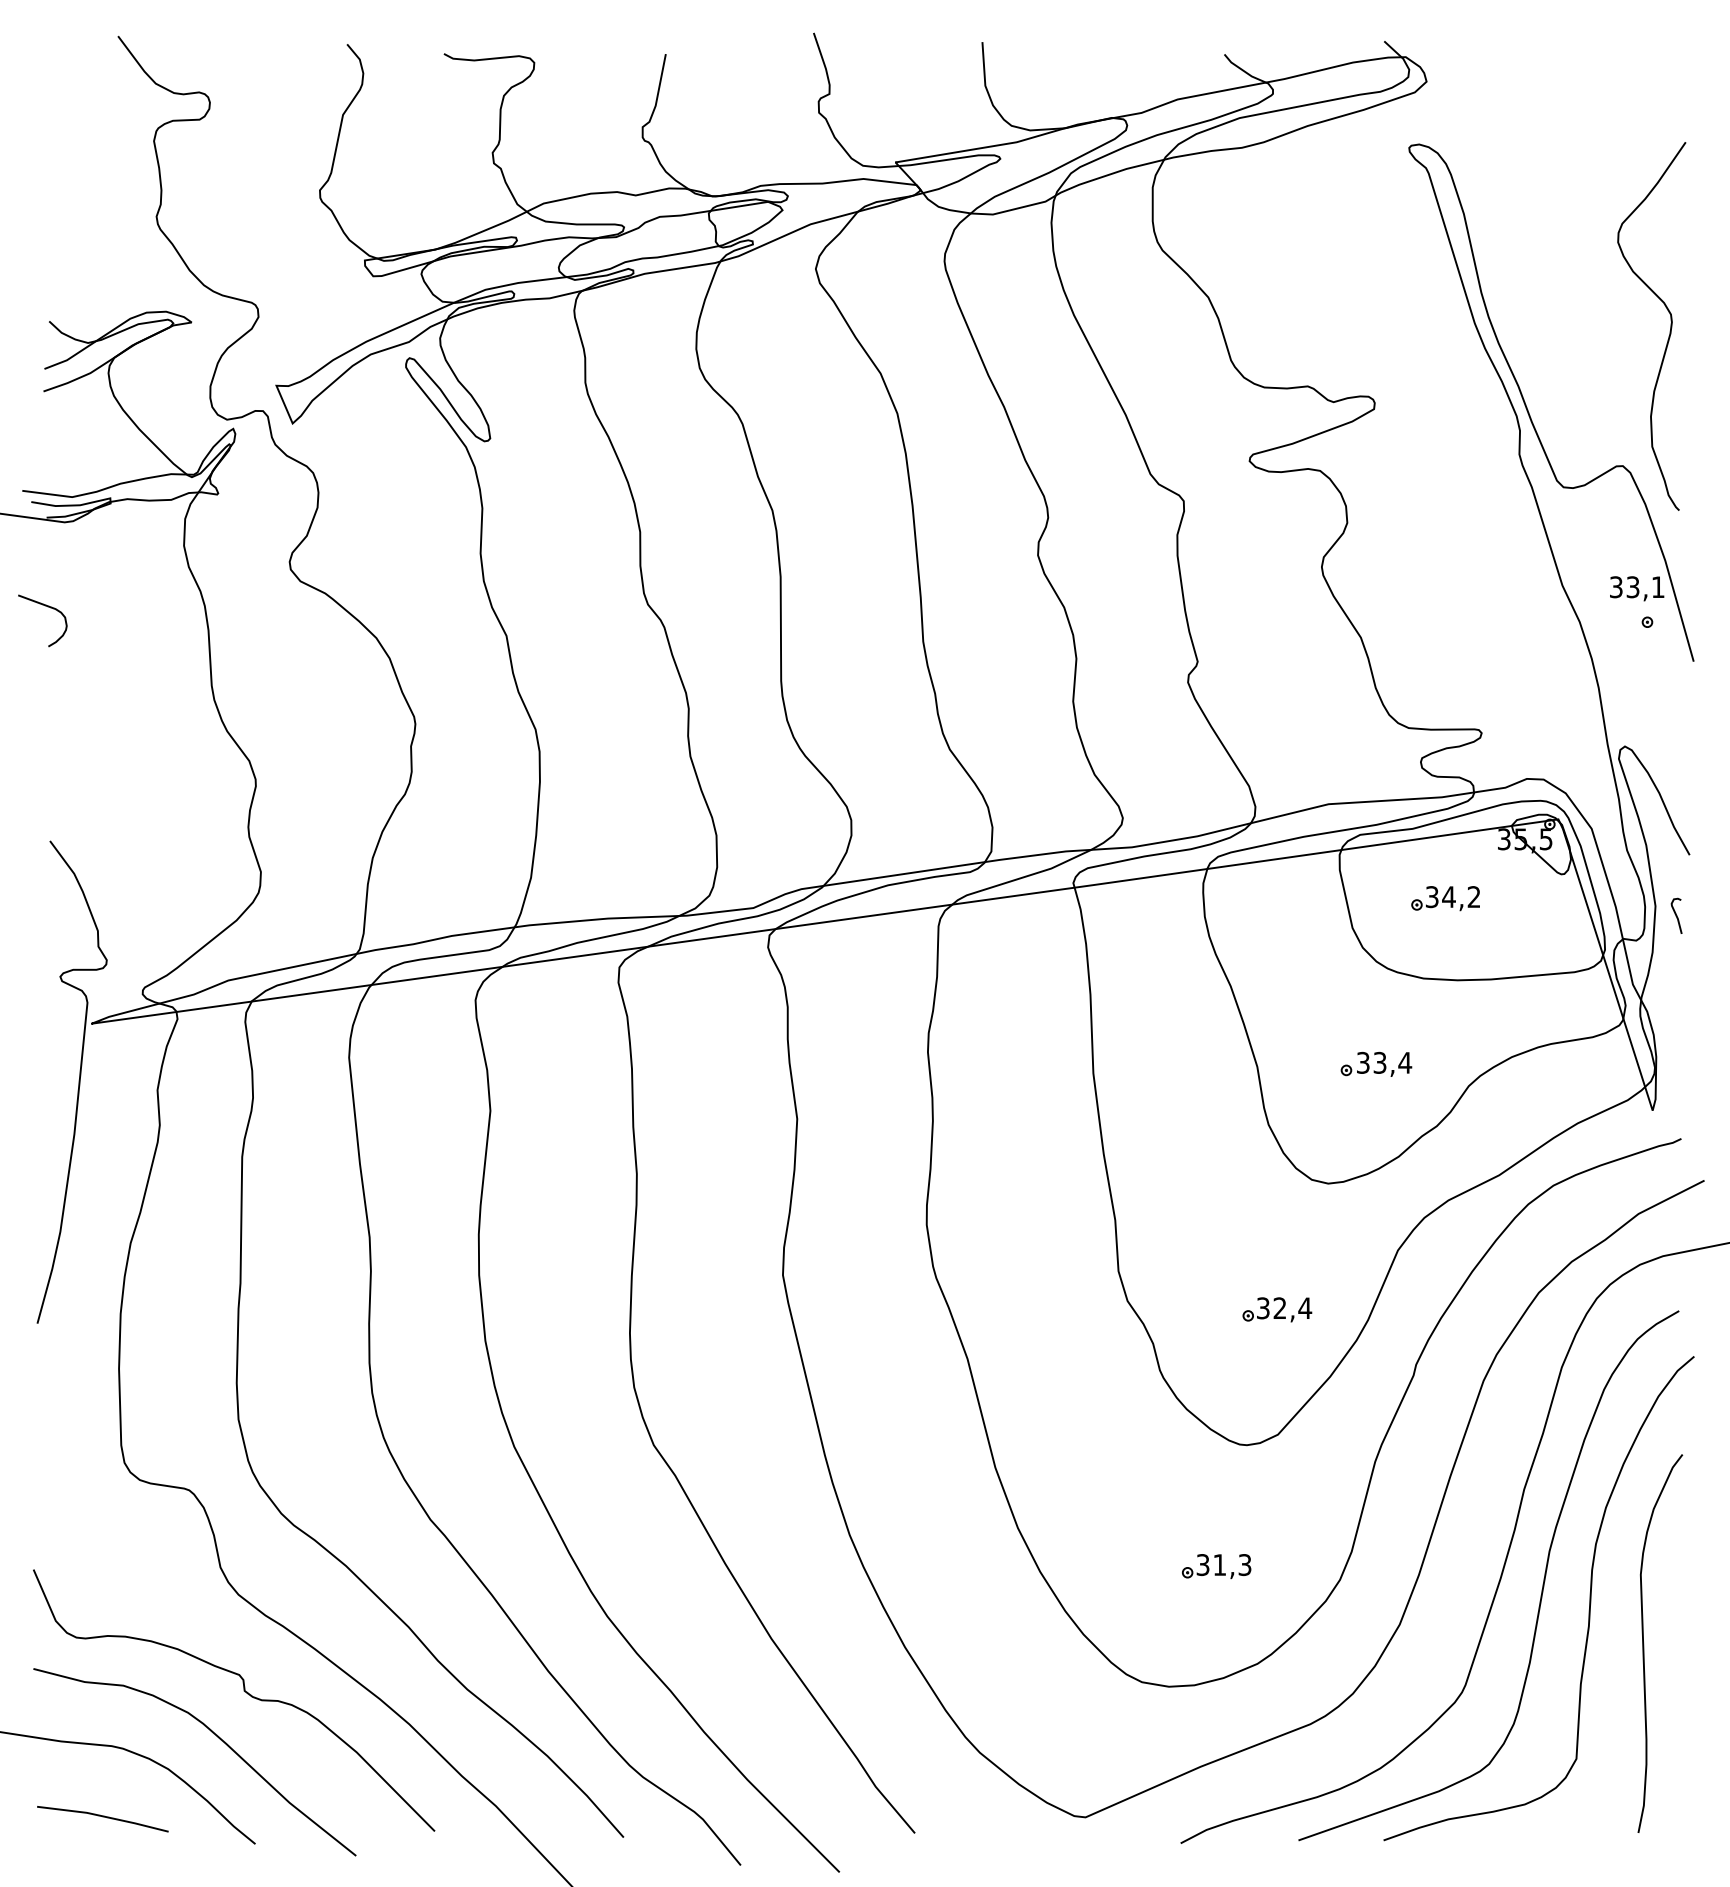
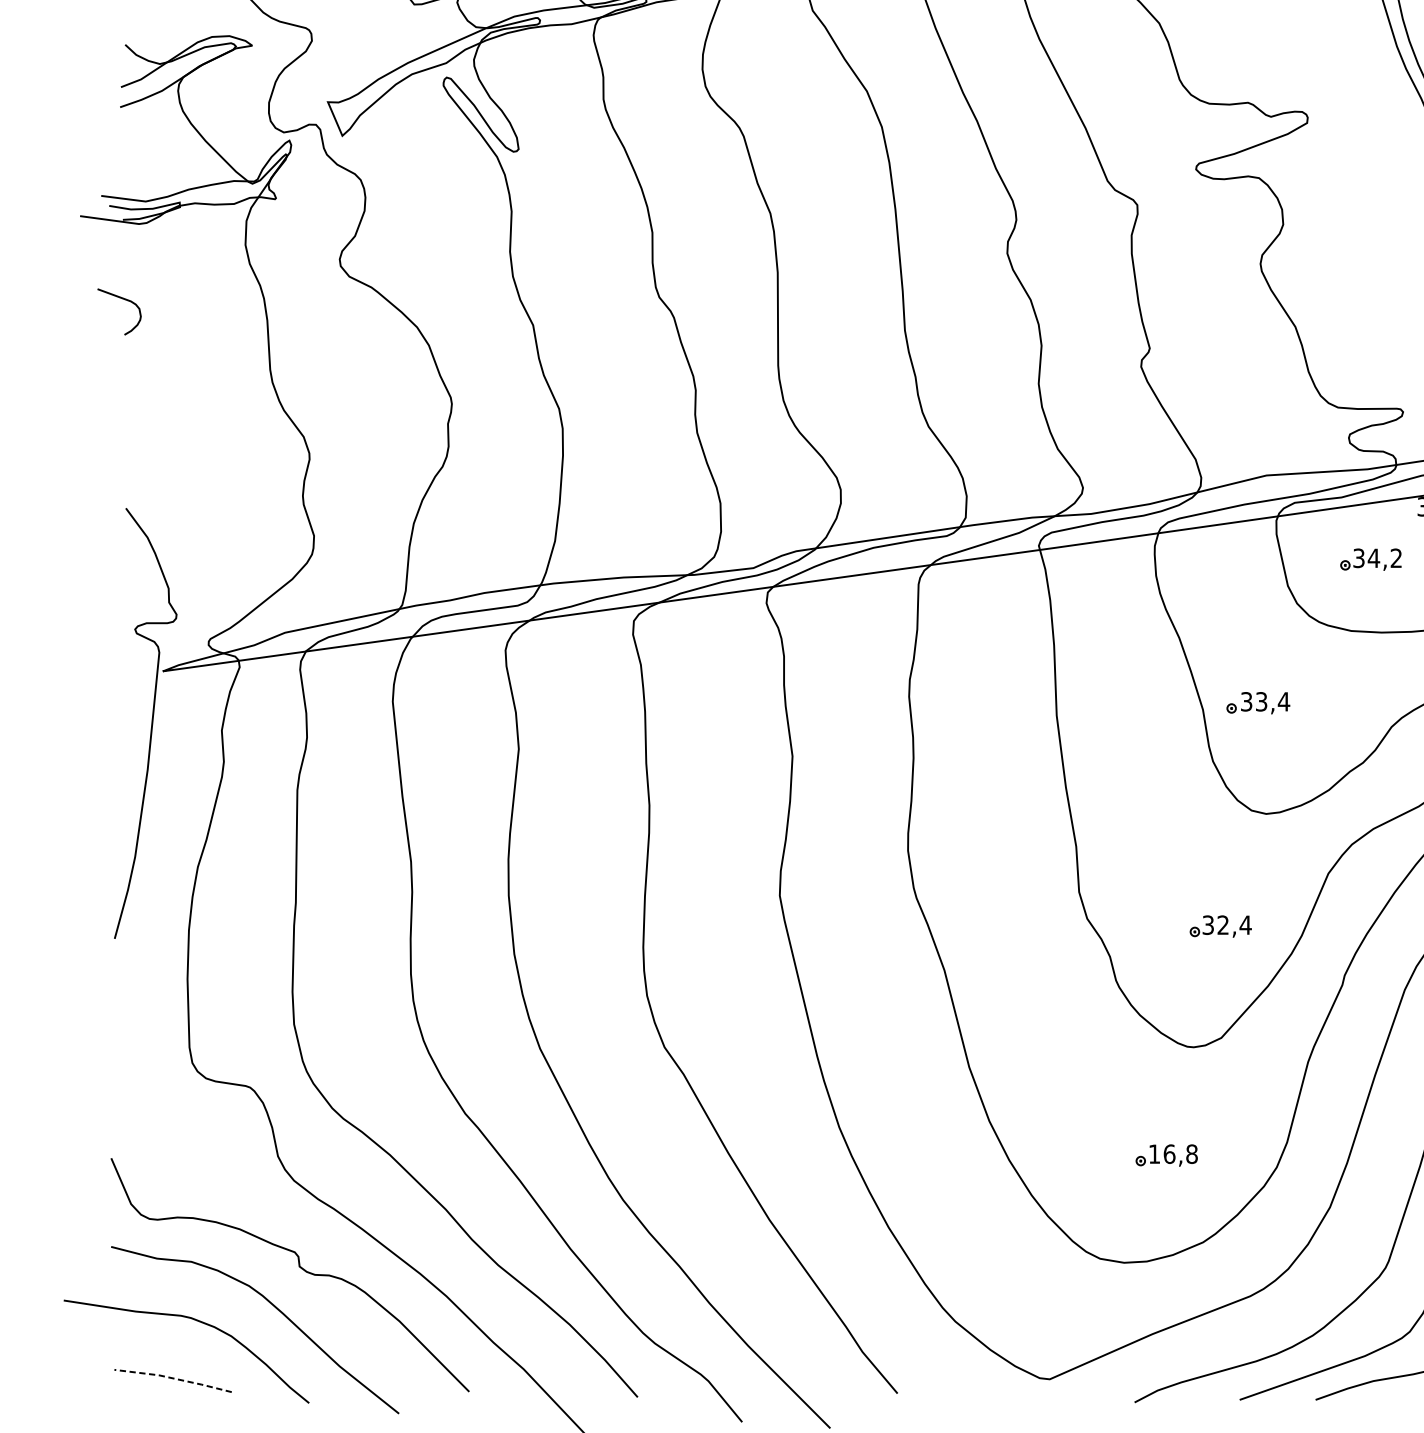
part: (1376, 1063) -> (1258, 702), moved
text: (1223, 1565) -> (1172, 1154), 31,3 -> 16,8
line: (103, 1816) -> (173, 1378), solid -> dashed

